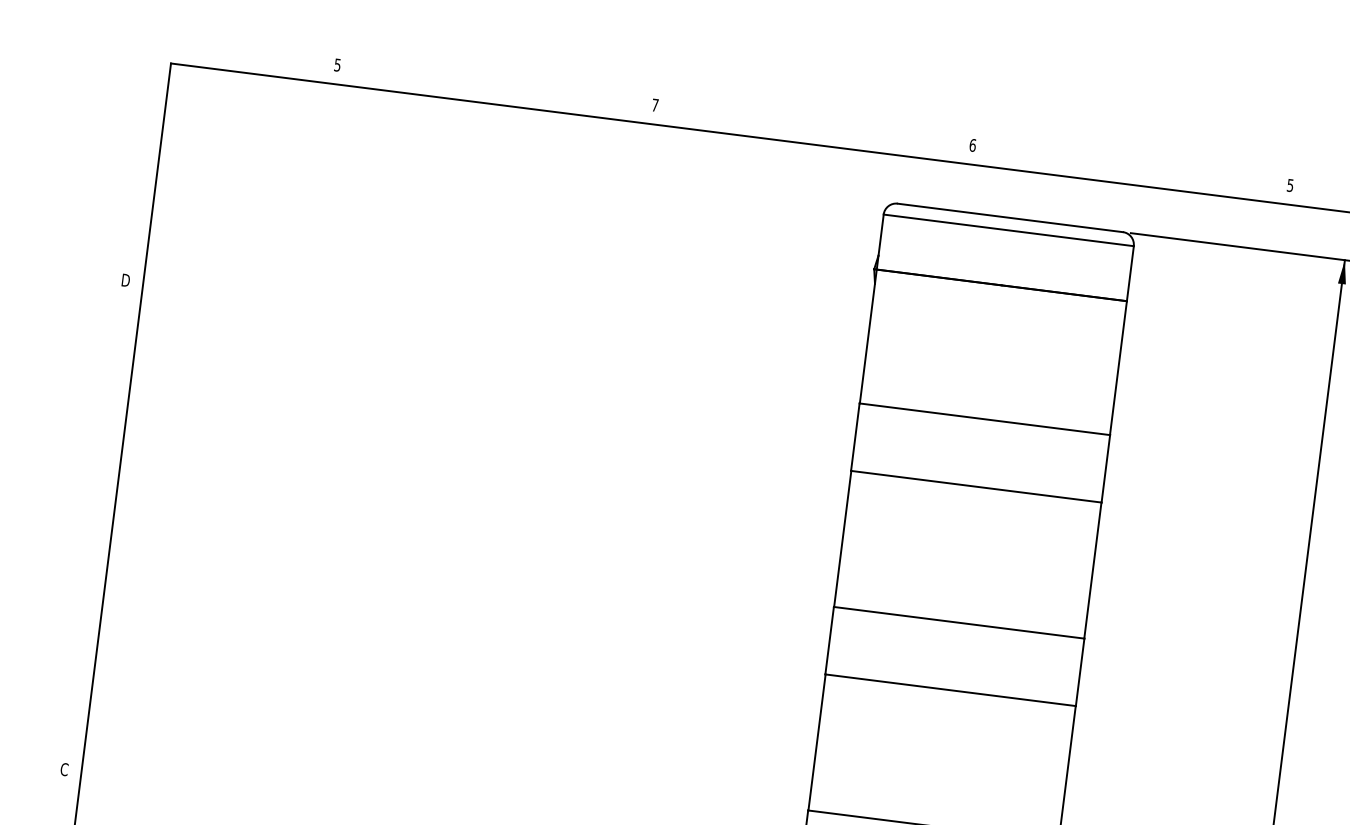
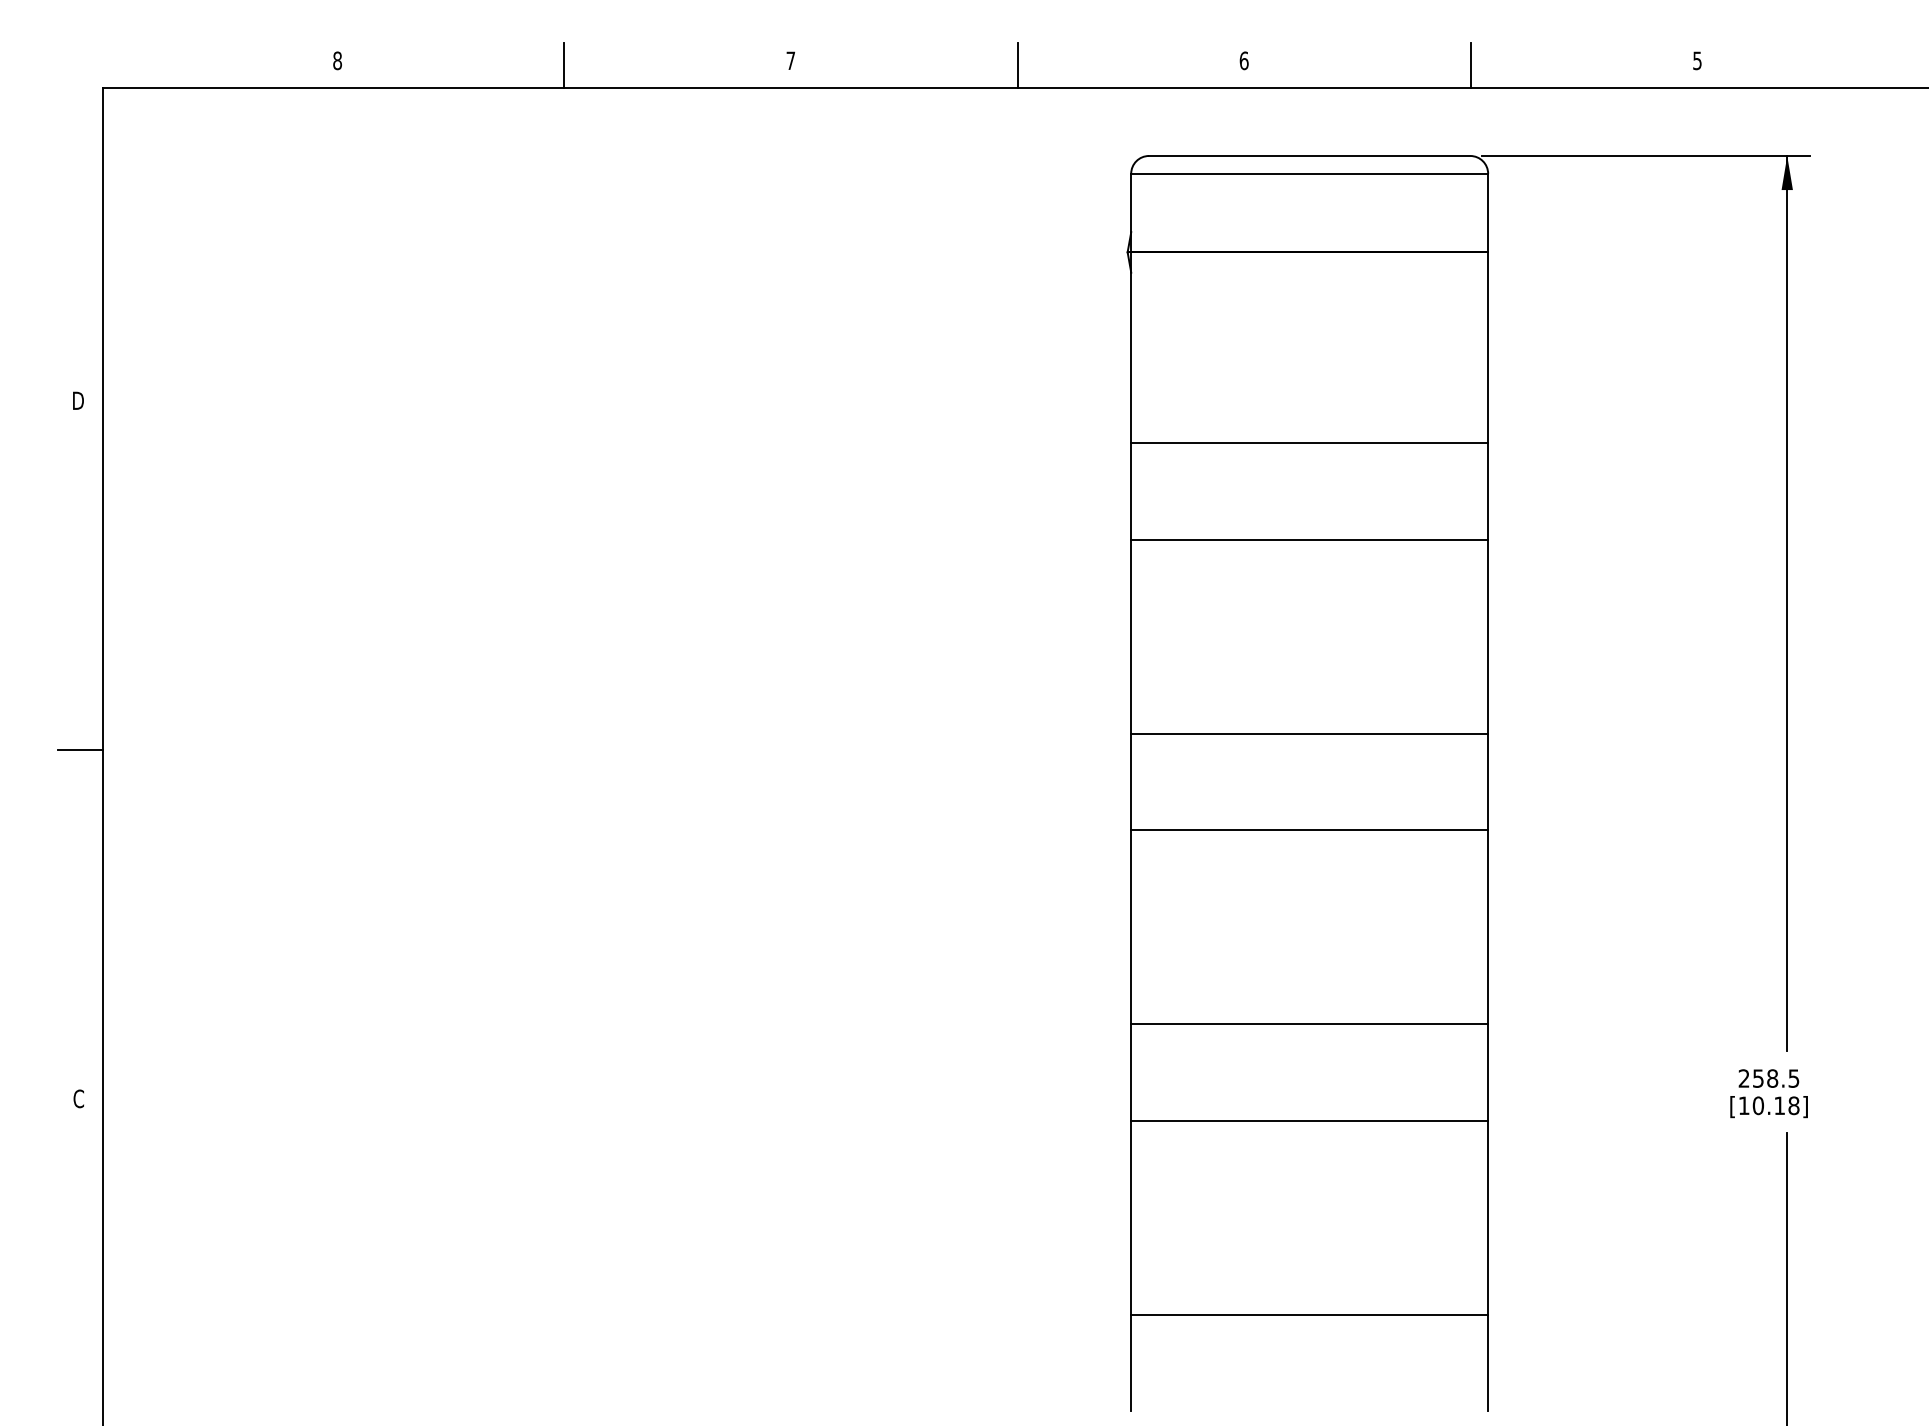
text: (337, 64) -> (337, 60), 5 -> 8
line: (496, 88) -> (564, 65), added
line: (813, 128) -> (1017, 65), added
line: (1130, 168) -> (1470, 65), added
line: (96, 524) -> (80, 749), added

